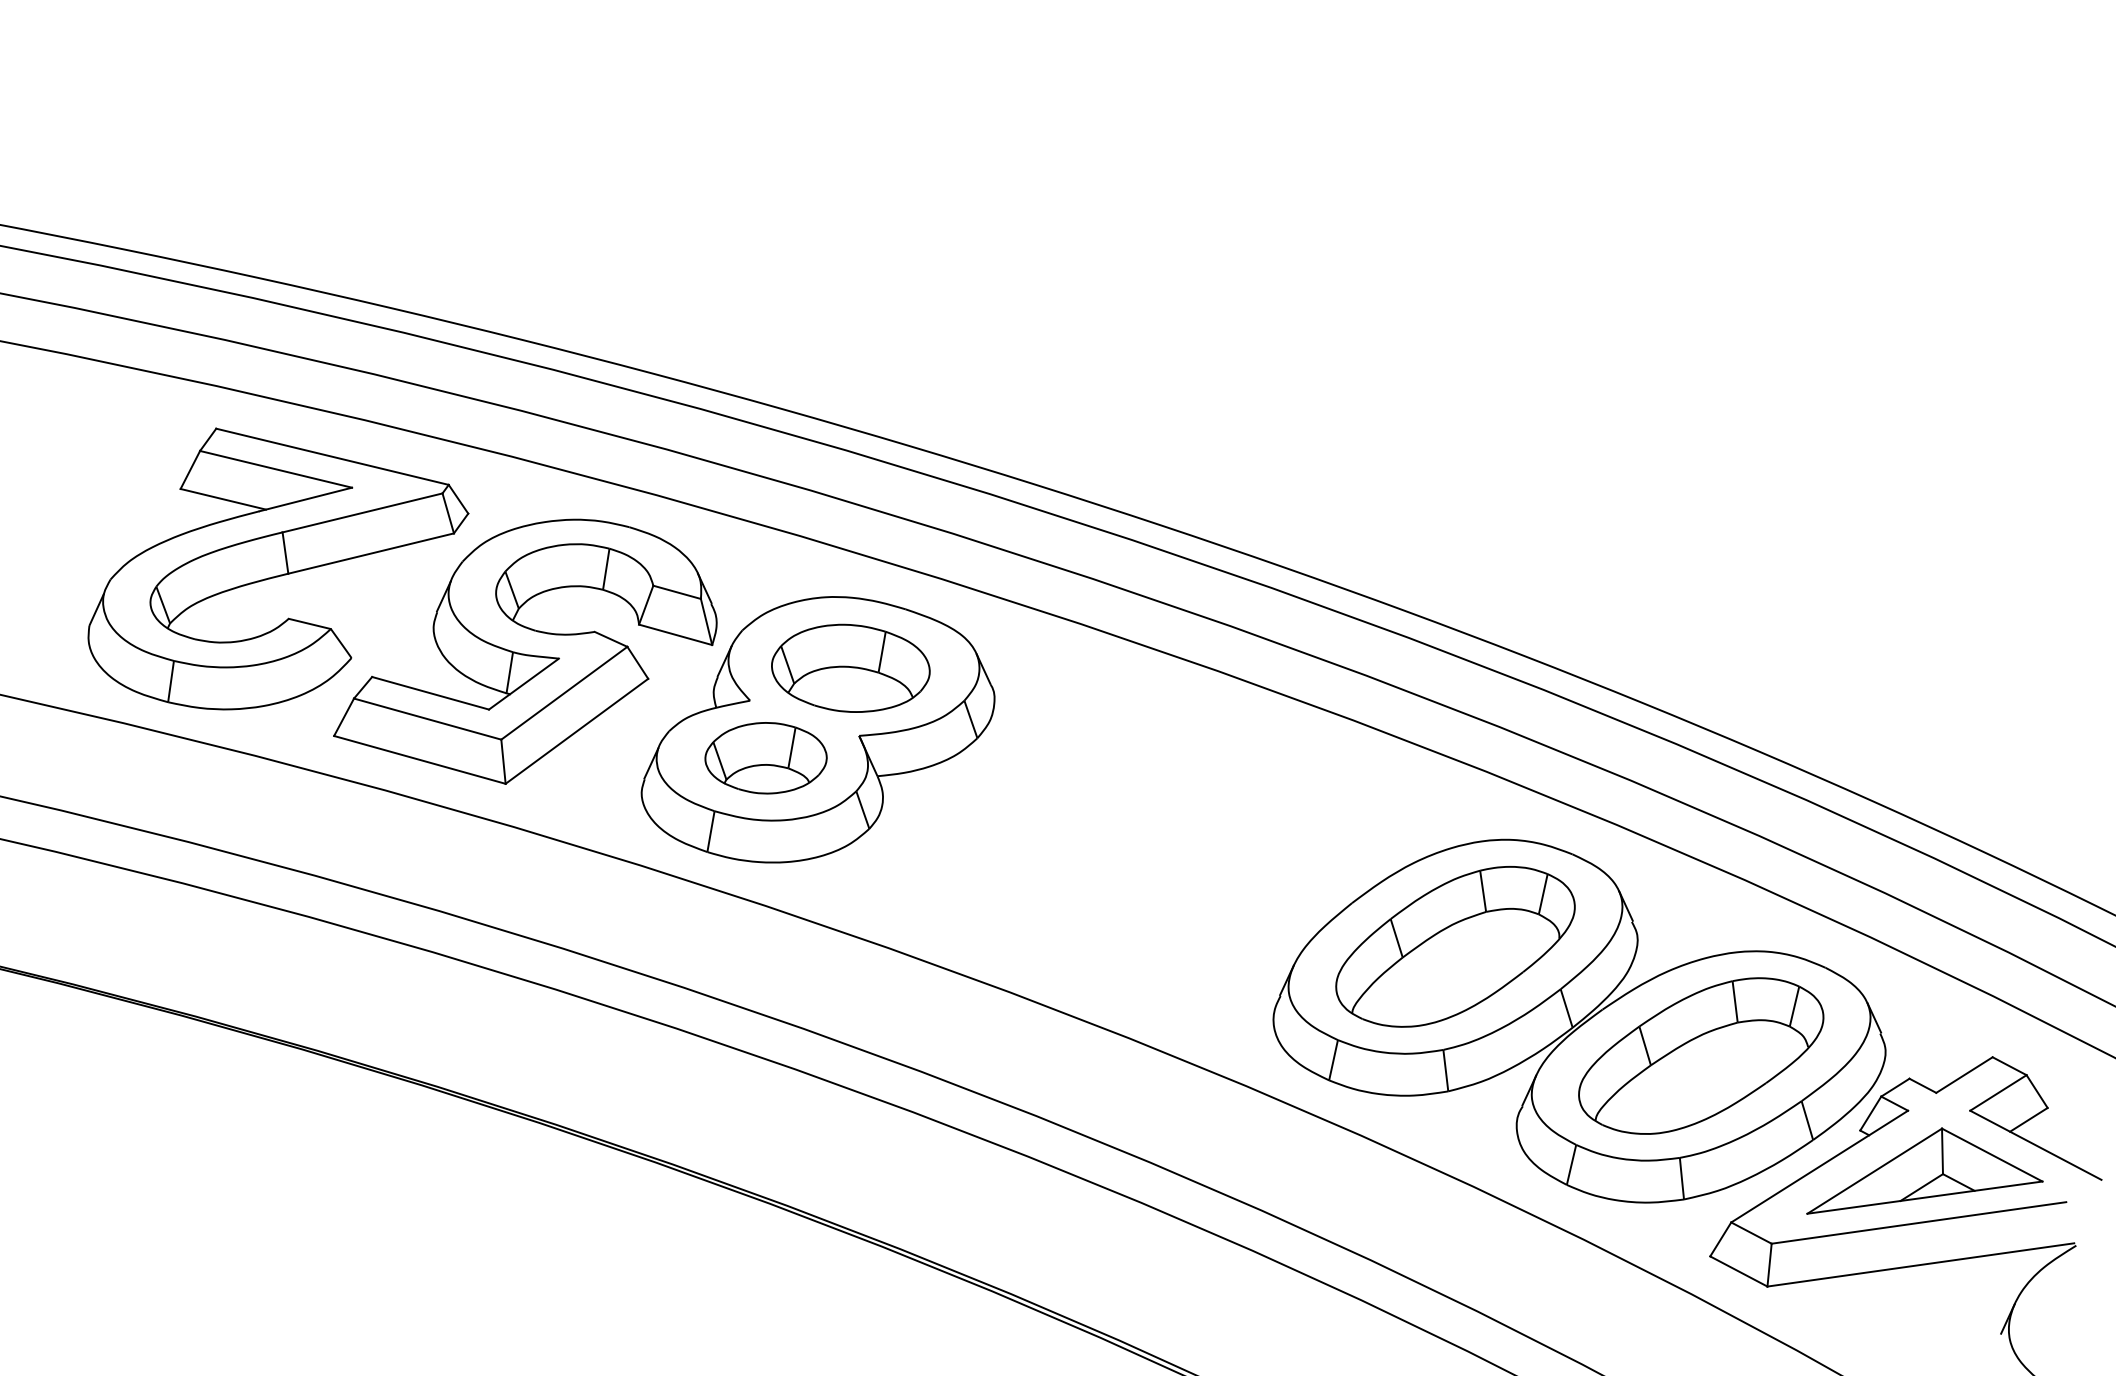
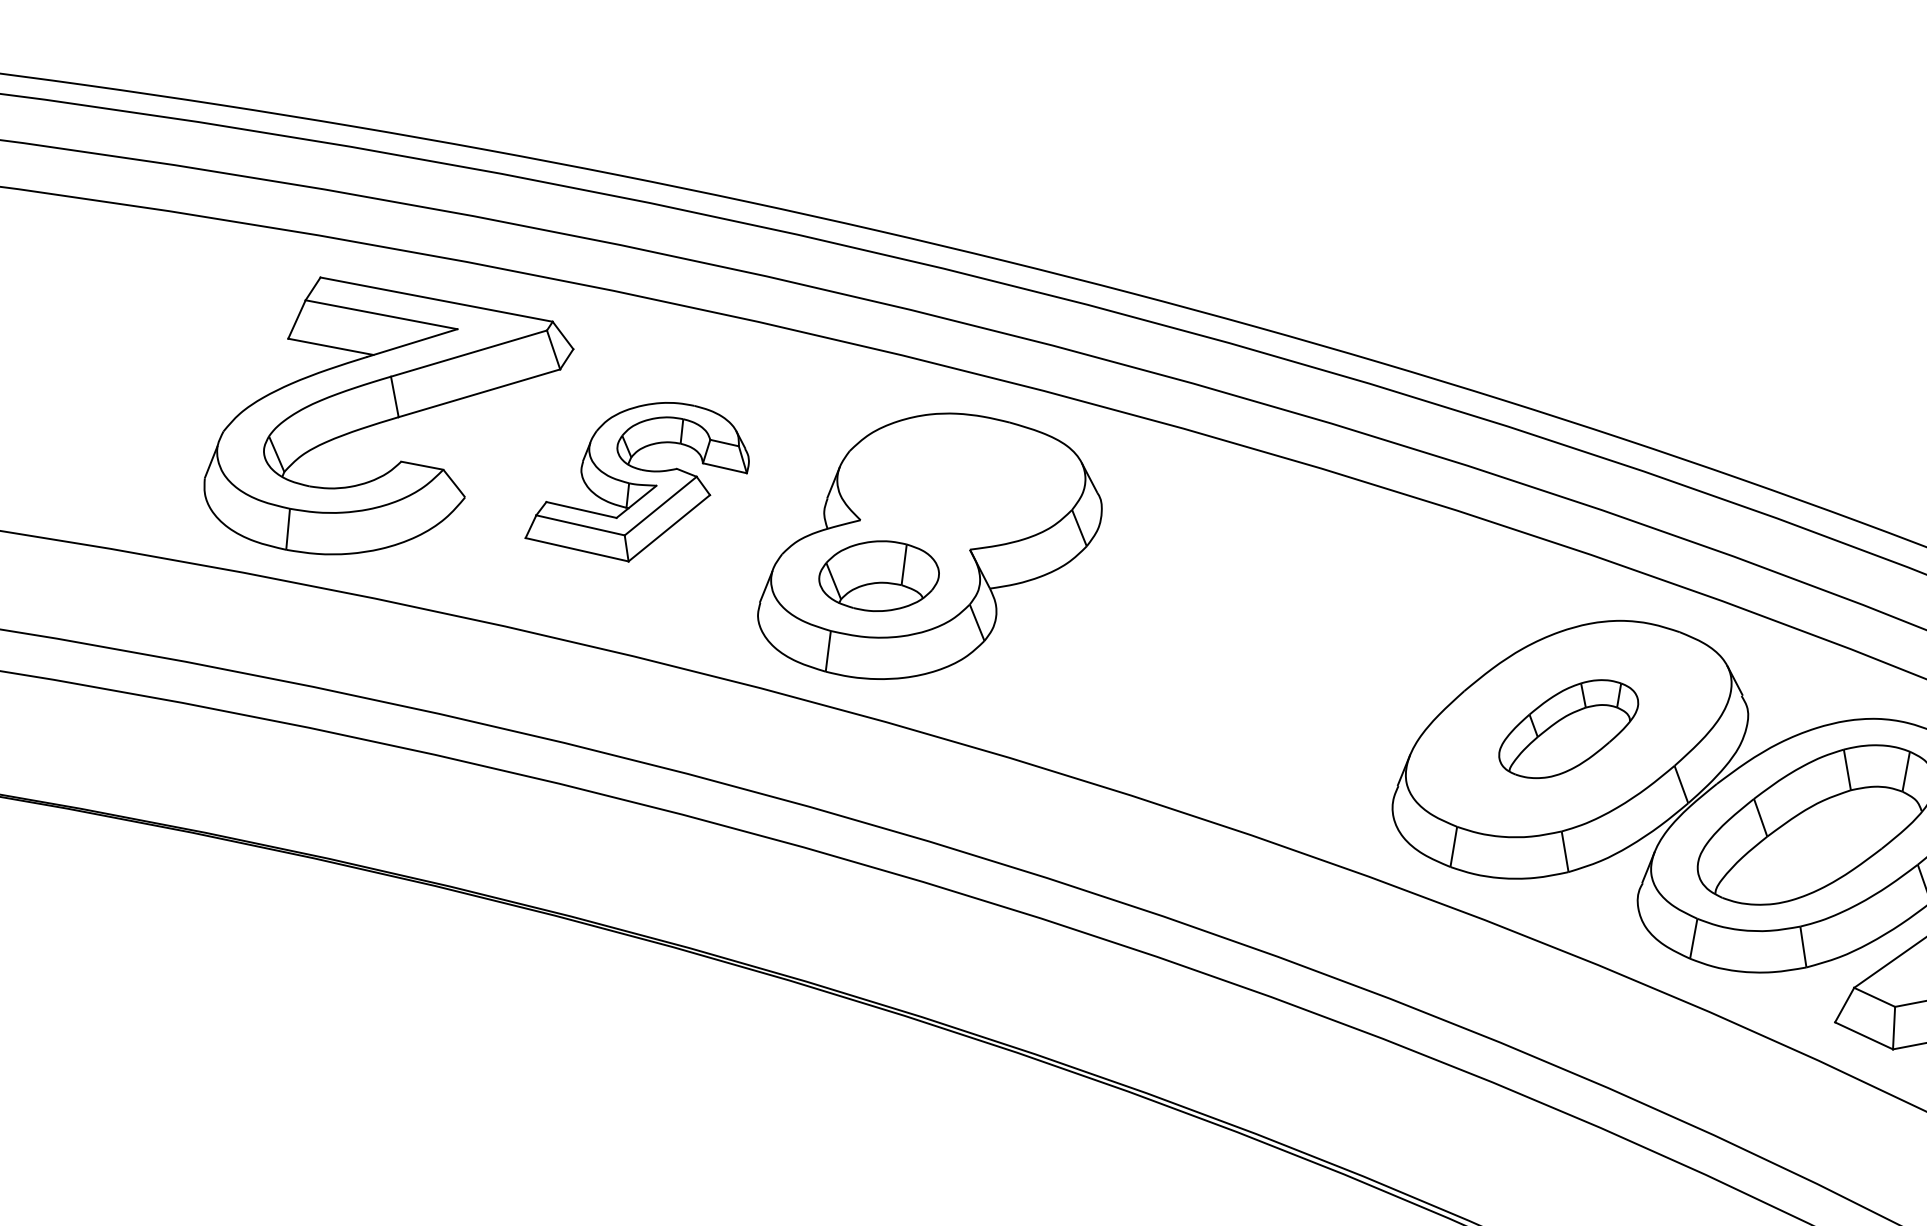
part: (525, 651) -> (636, 482), size x0.6
part: (850, 667) -> (958, 482), removed
part: (1455, 946) -> (1568, 728), size x0.6

